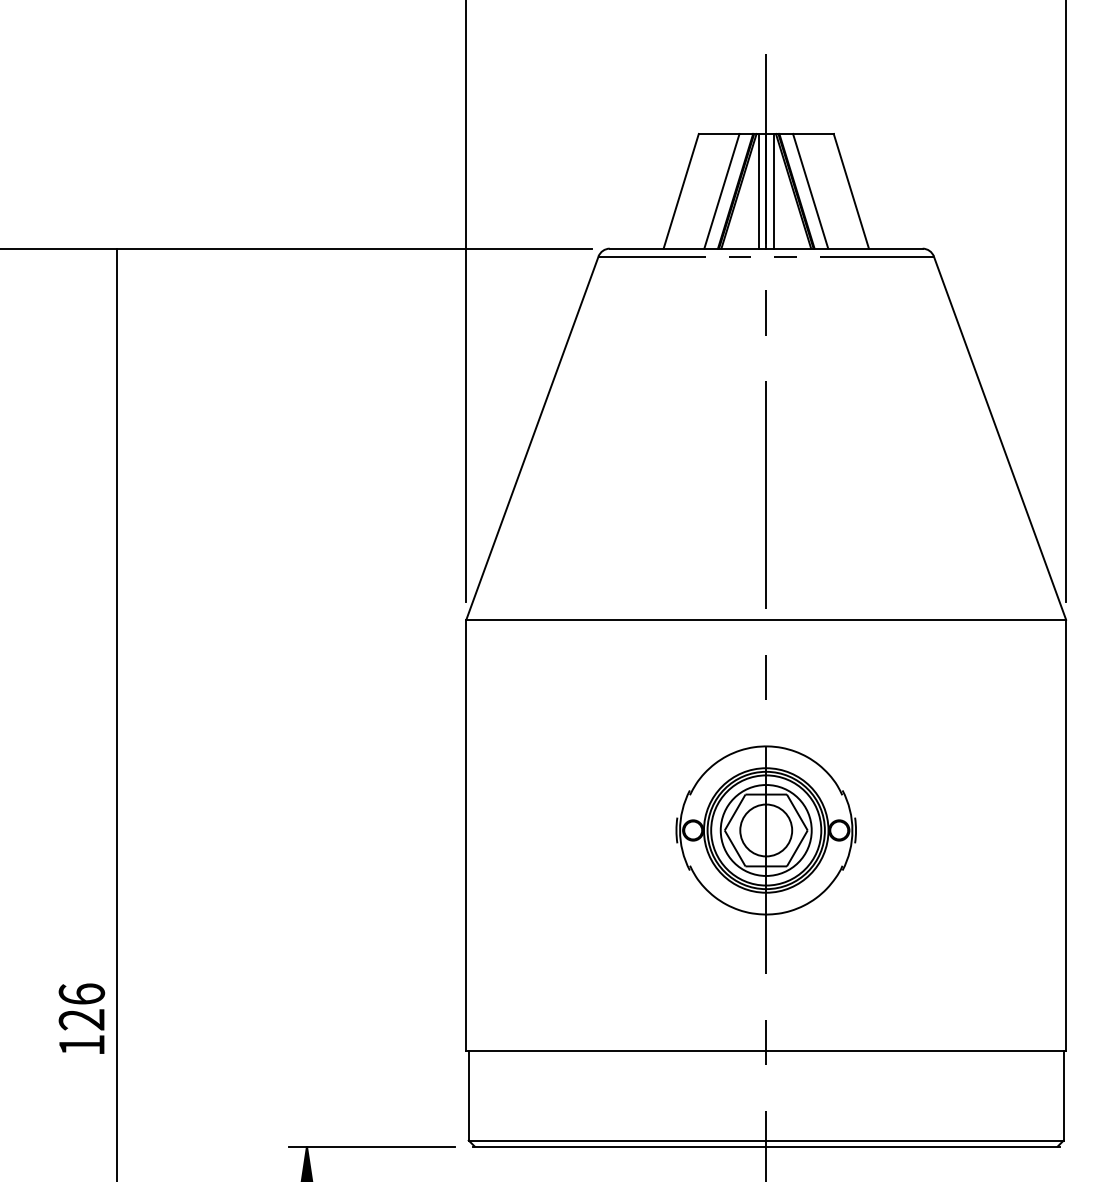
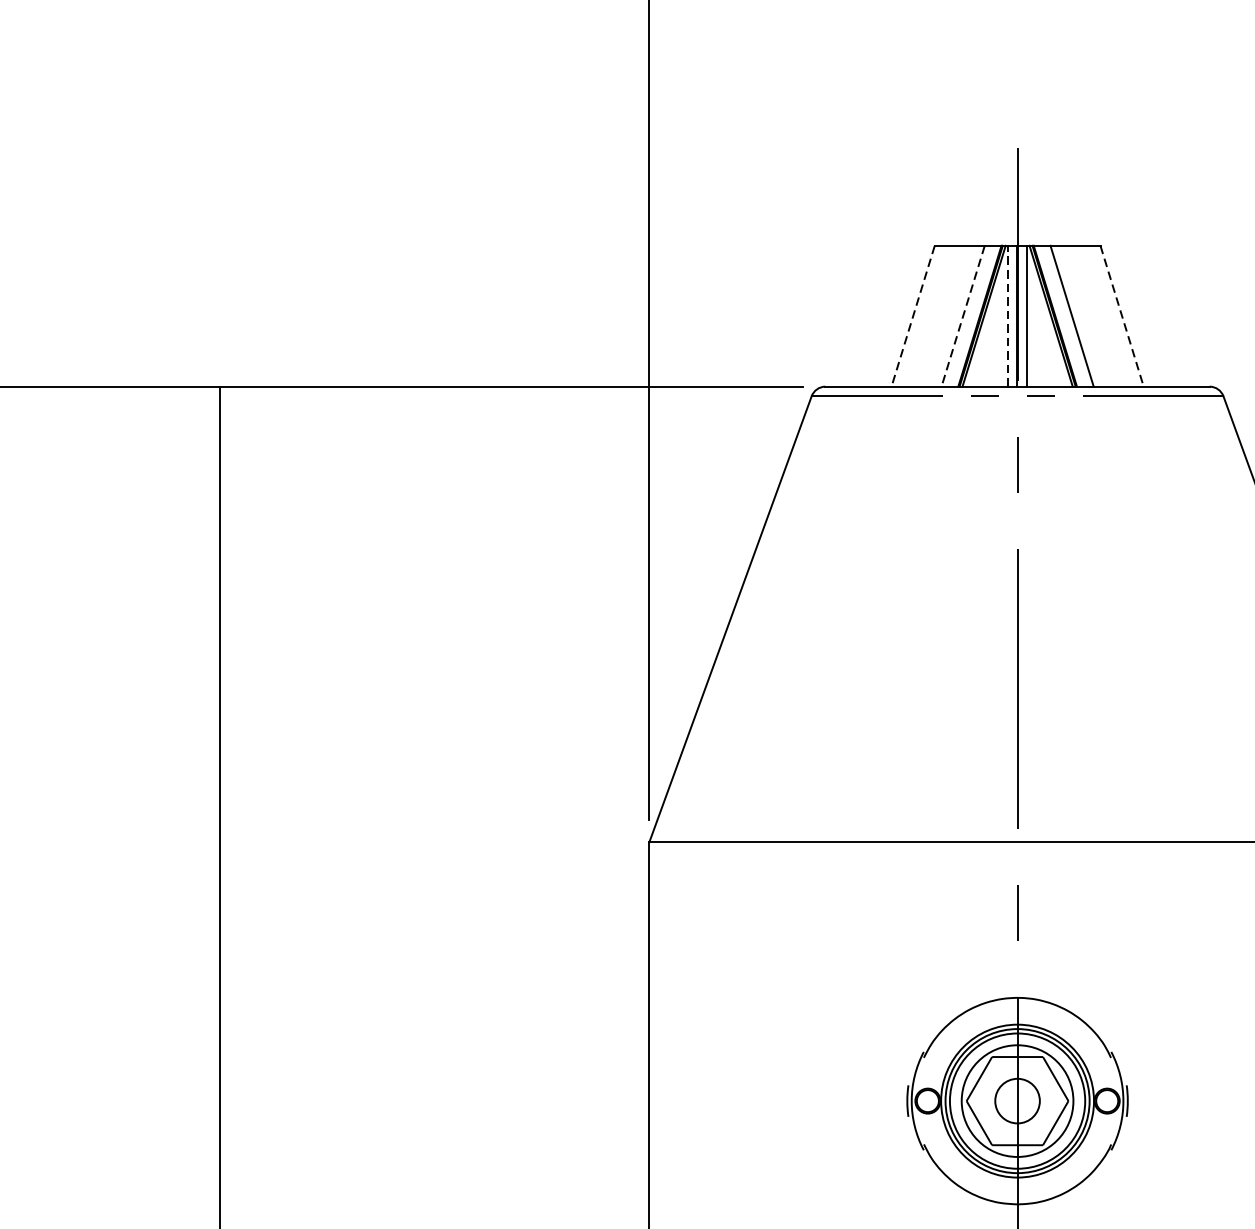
line: (758, 190) -> (1008, 315), solid -> dashed
line: (681, 191) -> (913, 316), solid -> dashed
line: (721, 191) -> (962, 316), solid -> dashed
line: (851, 191) -> (1122, 316), solid -> dashed
circle: (766, 830) -> (1017, 1101), size x0.7

